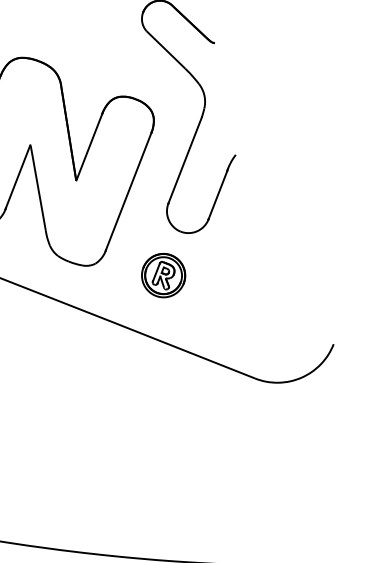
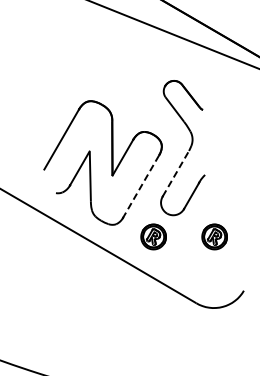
line: (186, 159) -> (176, 173), solid -> dashed
line: (129, 191) -> (141, 186), solid -> dashed
part: (268, 258) -> (214, 236), added

